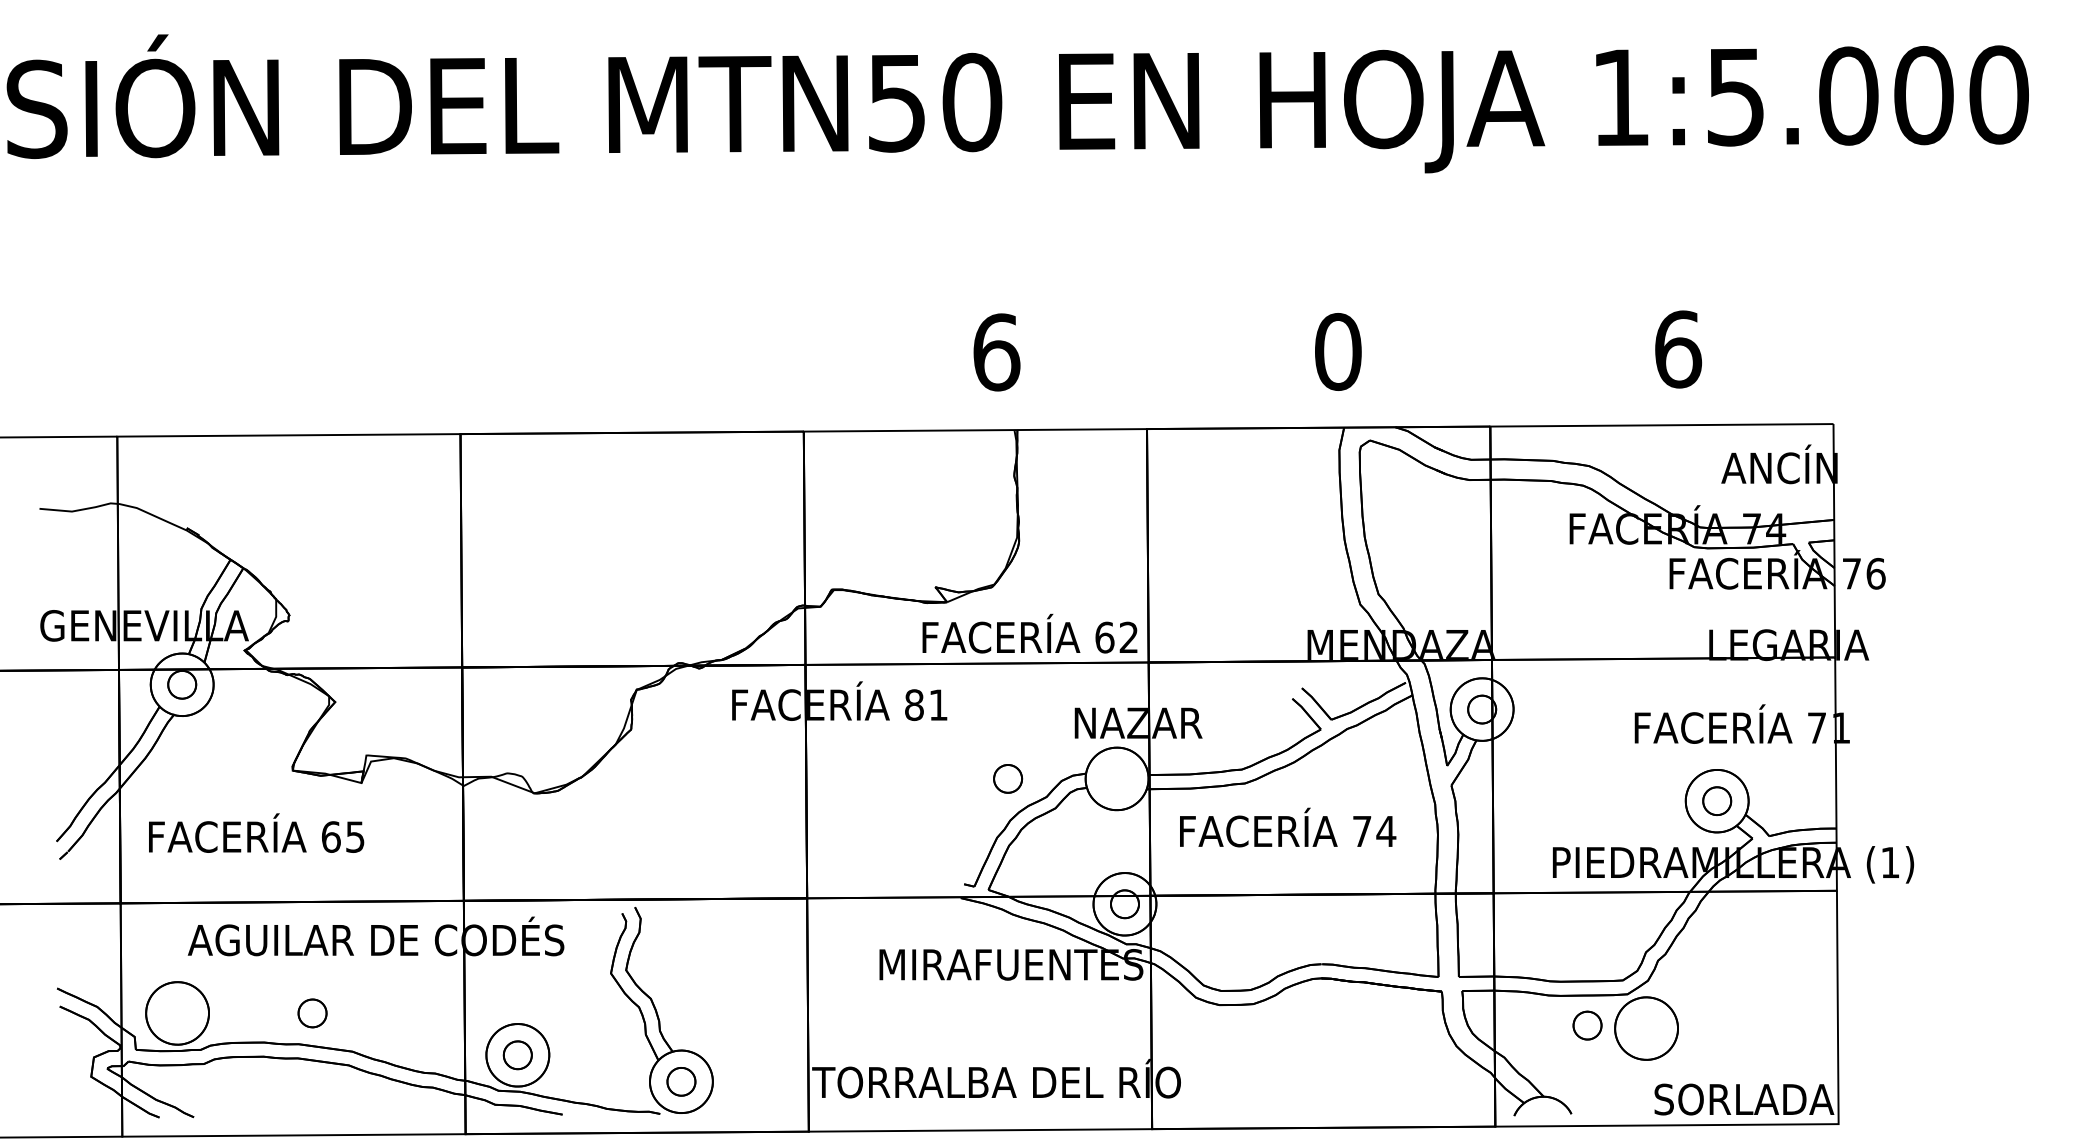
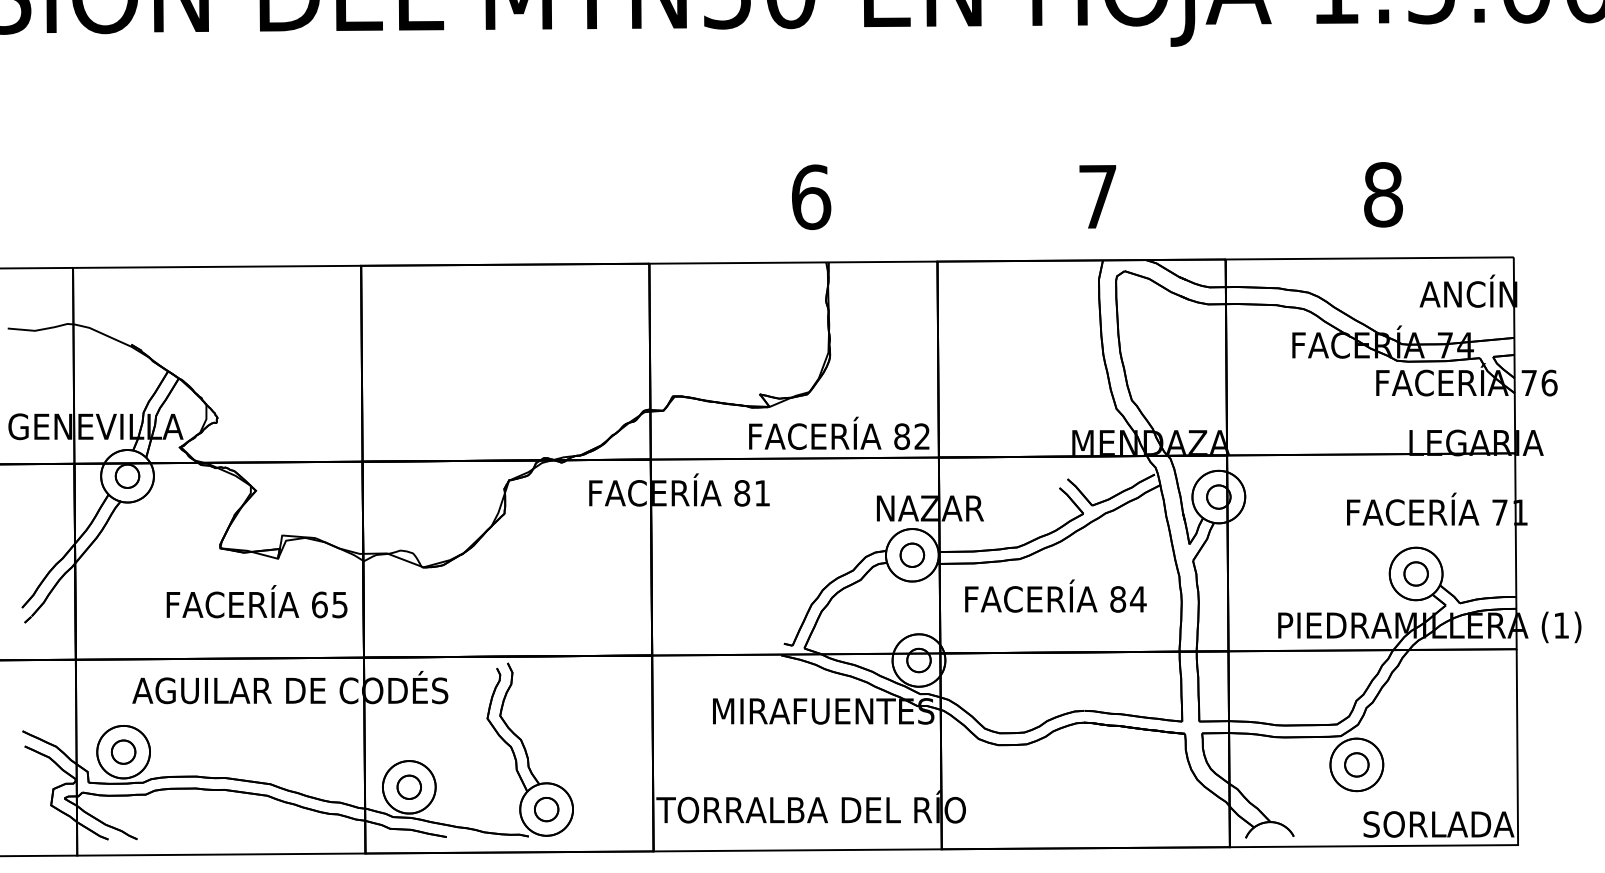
text: (1678, 349) -> (1383, 194), 6 -> 8
text: (1338, 351) -> (1098, 196), 0 -> 7
text: (1104, 637) -> (901, 436), 62 -> 82
part: (1008, 778) -> (912, 554), moved
text: (1361, 831) -> (1117, 599), 74 -> 84
text: (256, 832) -> (257, 601), moved
part: (312, 1013) -> (123, 752), moved
part: (1587, 1025) -> (1356, 764), moved

